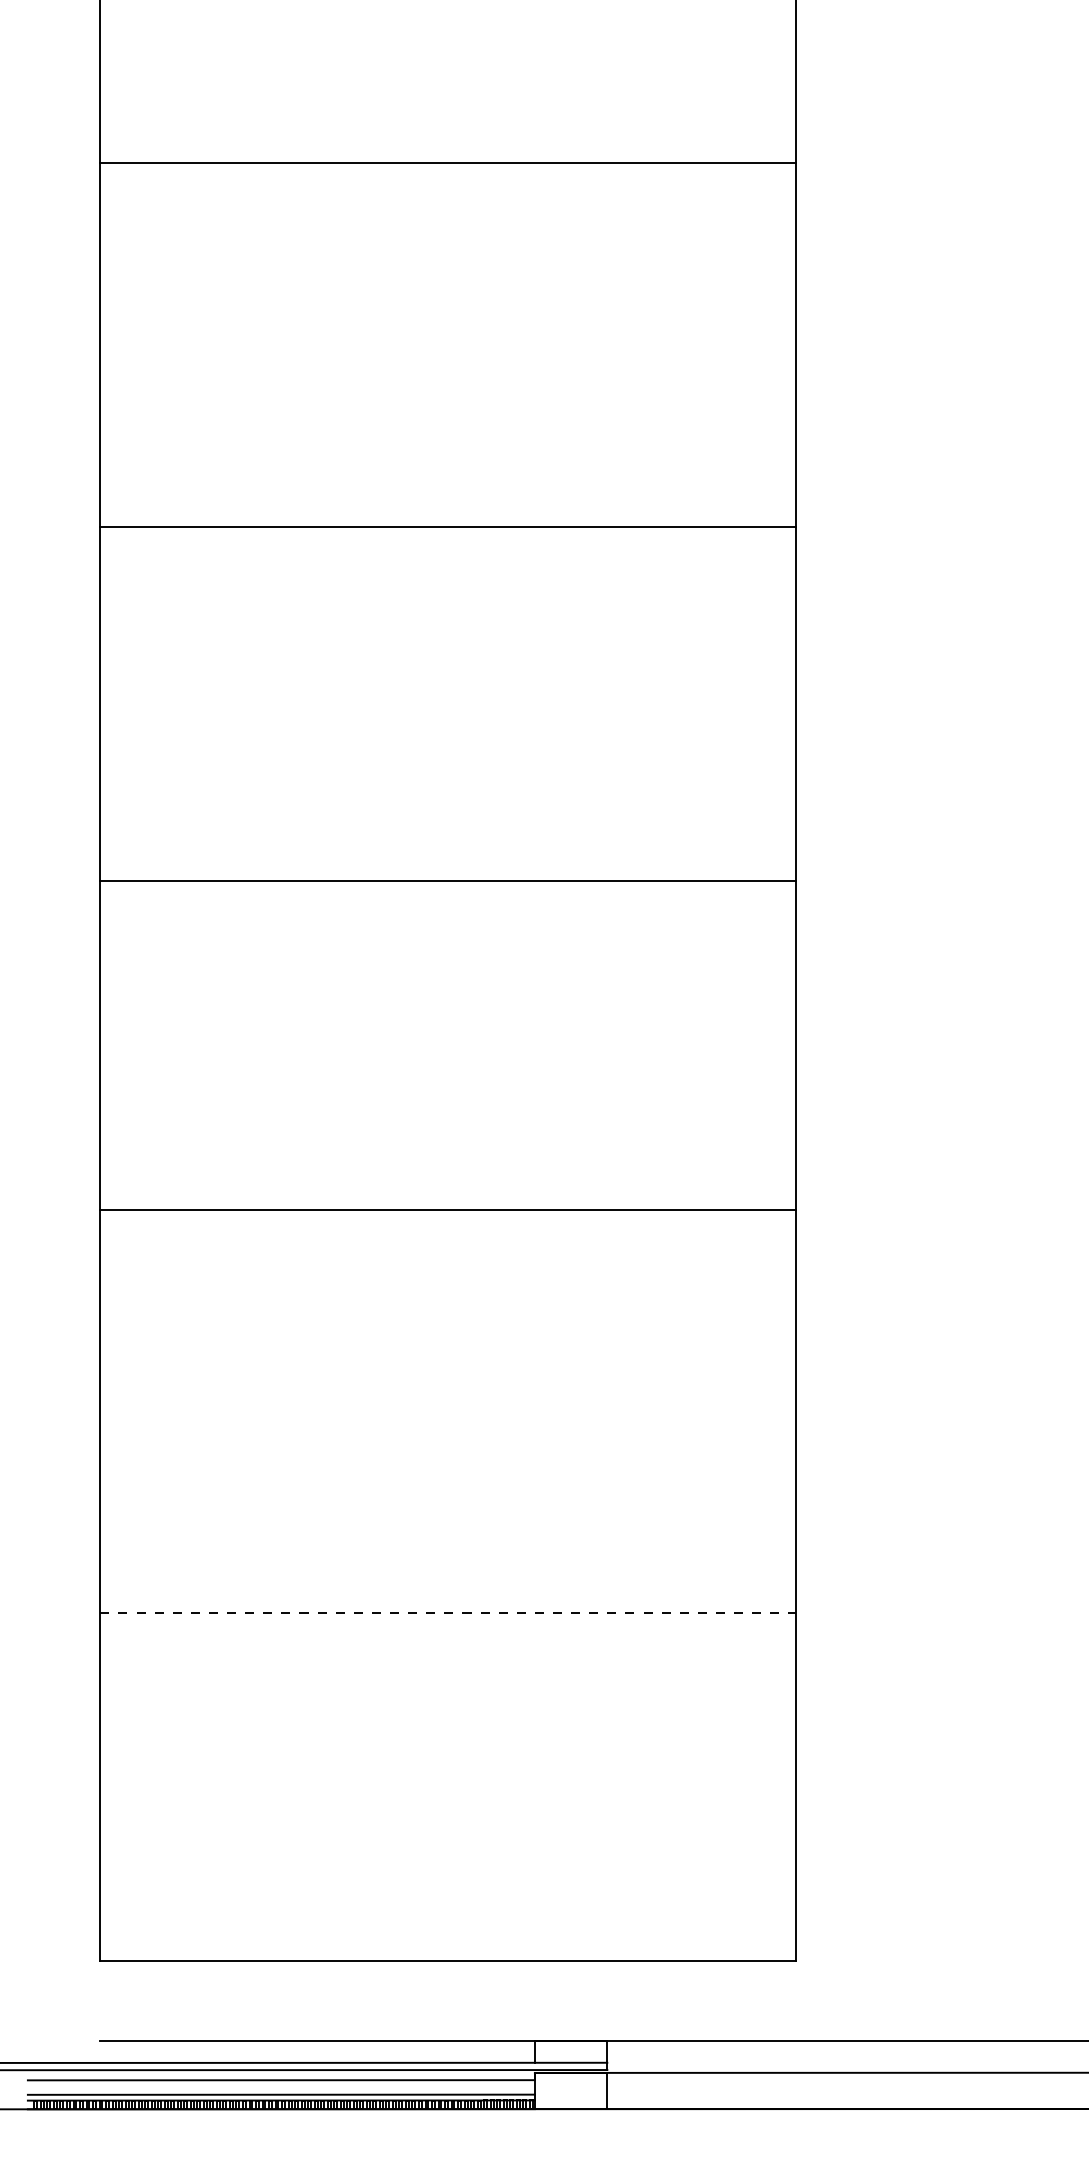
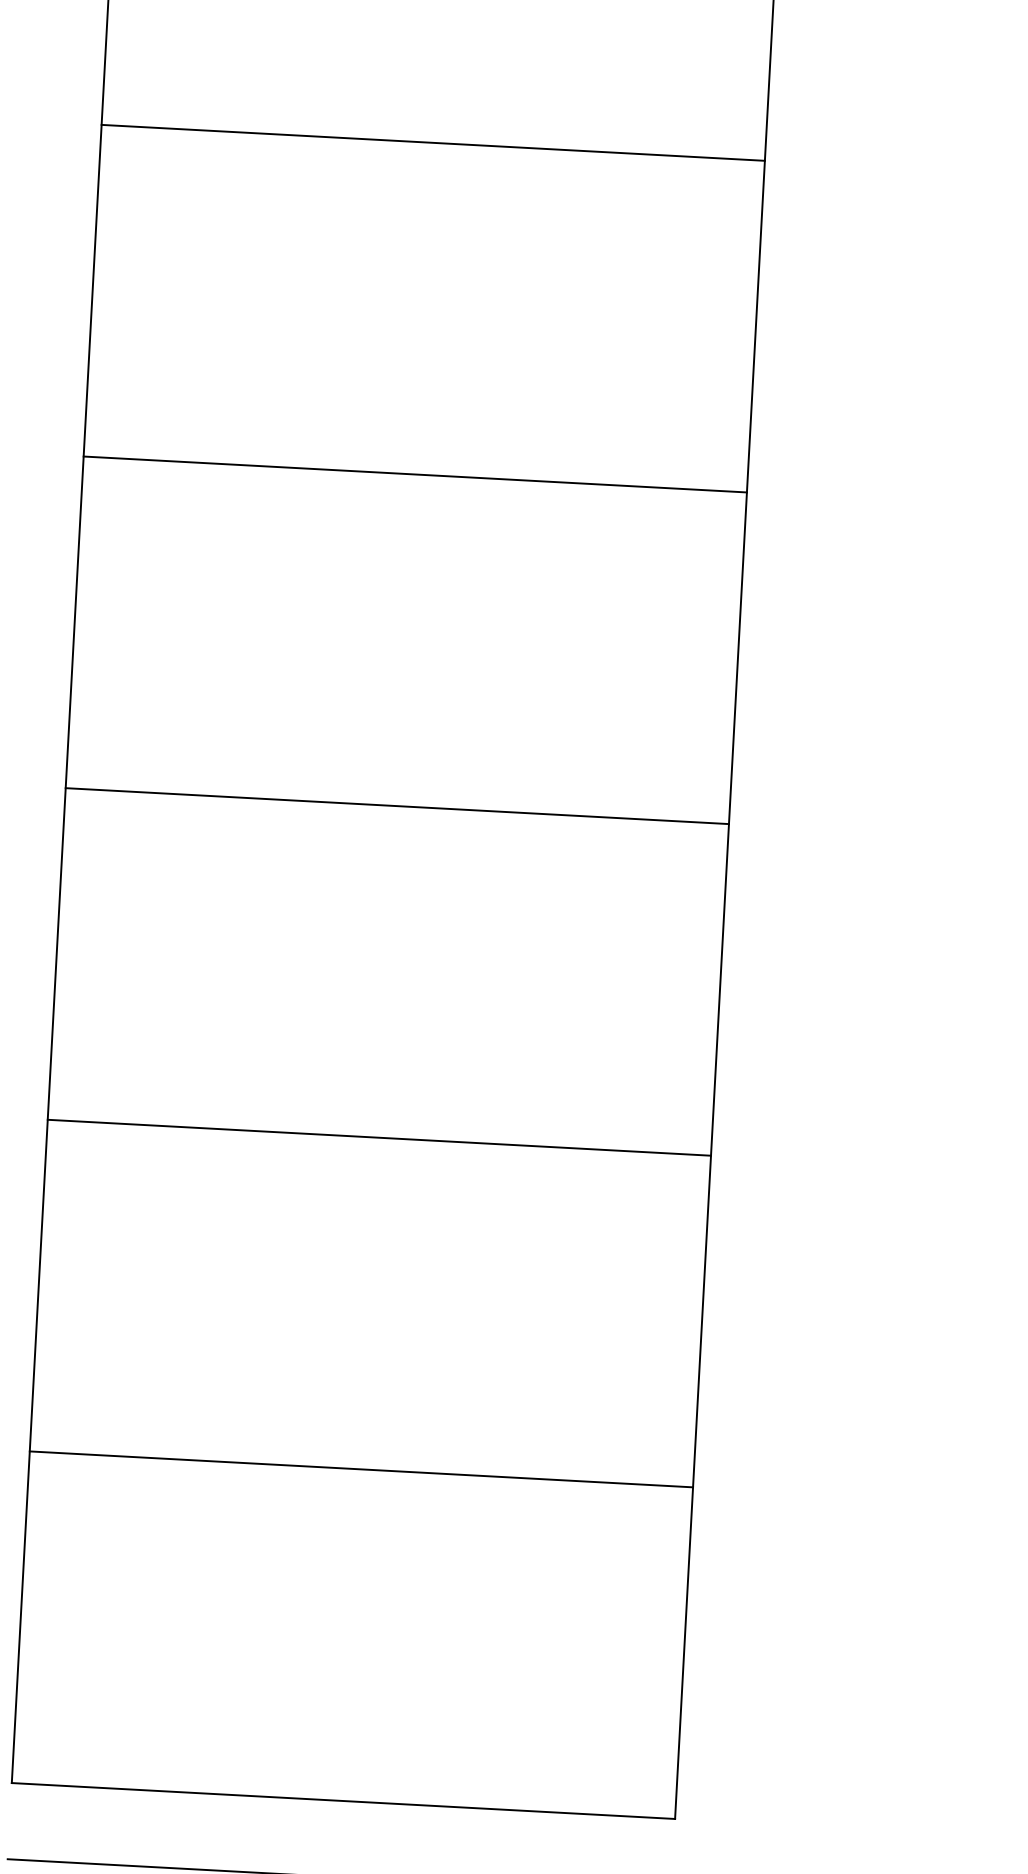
line: (447, 163) -> (432, 142), moved
line: (447, 527) -> (414, 474), moved
line: (447, 880) -> (396, 805), moved
line: (447, 1210) -> (378, 1137), moved
line: (447, 1613) -> (360, 1469), dashed -> solid

